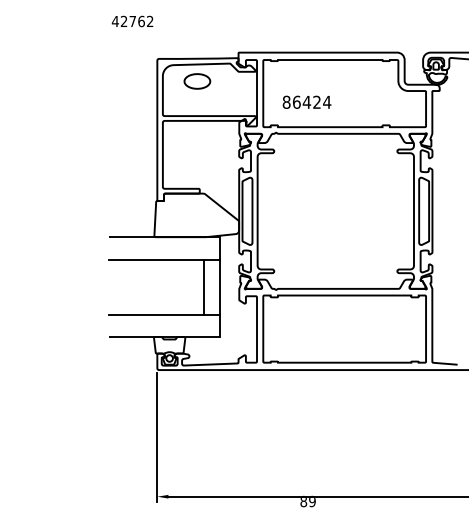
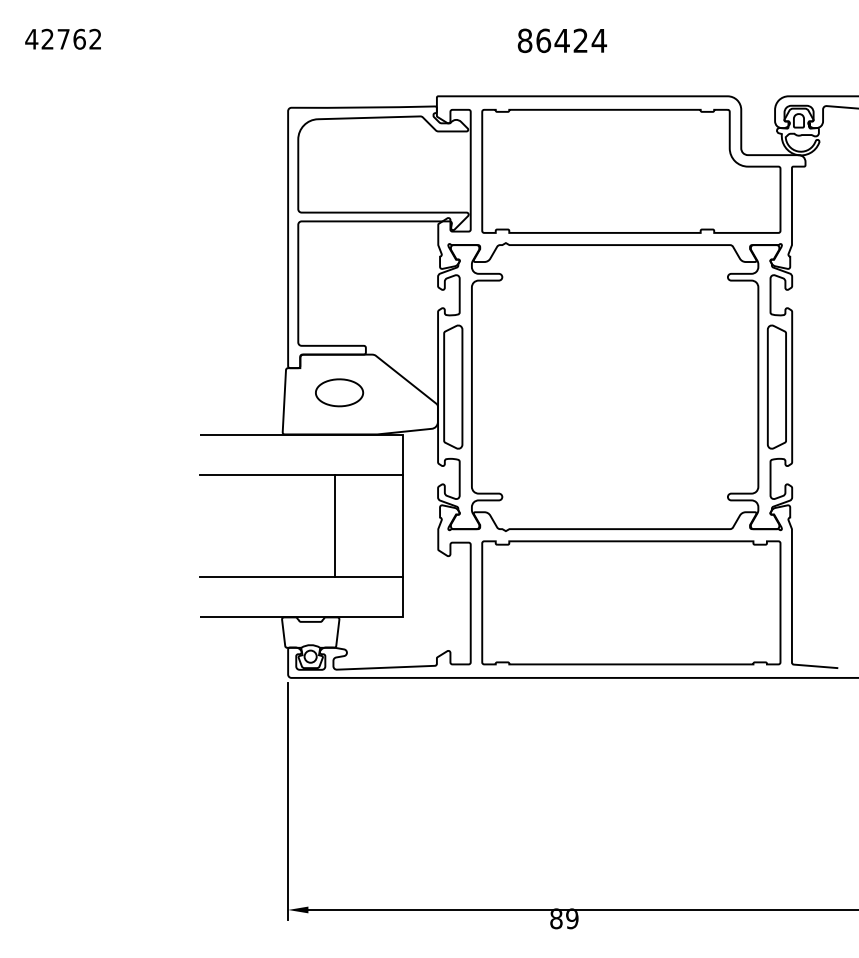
text: (132, 21) -> (63, 39), moved
part: (197, 81) -> (339, 392), moved
text: (306, 101) -> (561, 39), moved
line: (204, 286) -> (336, 524), moved

